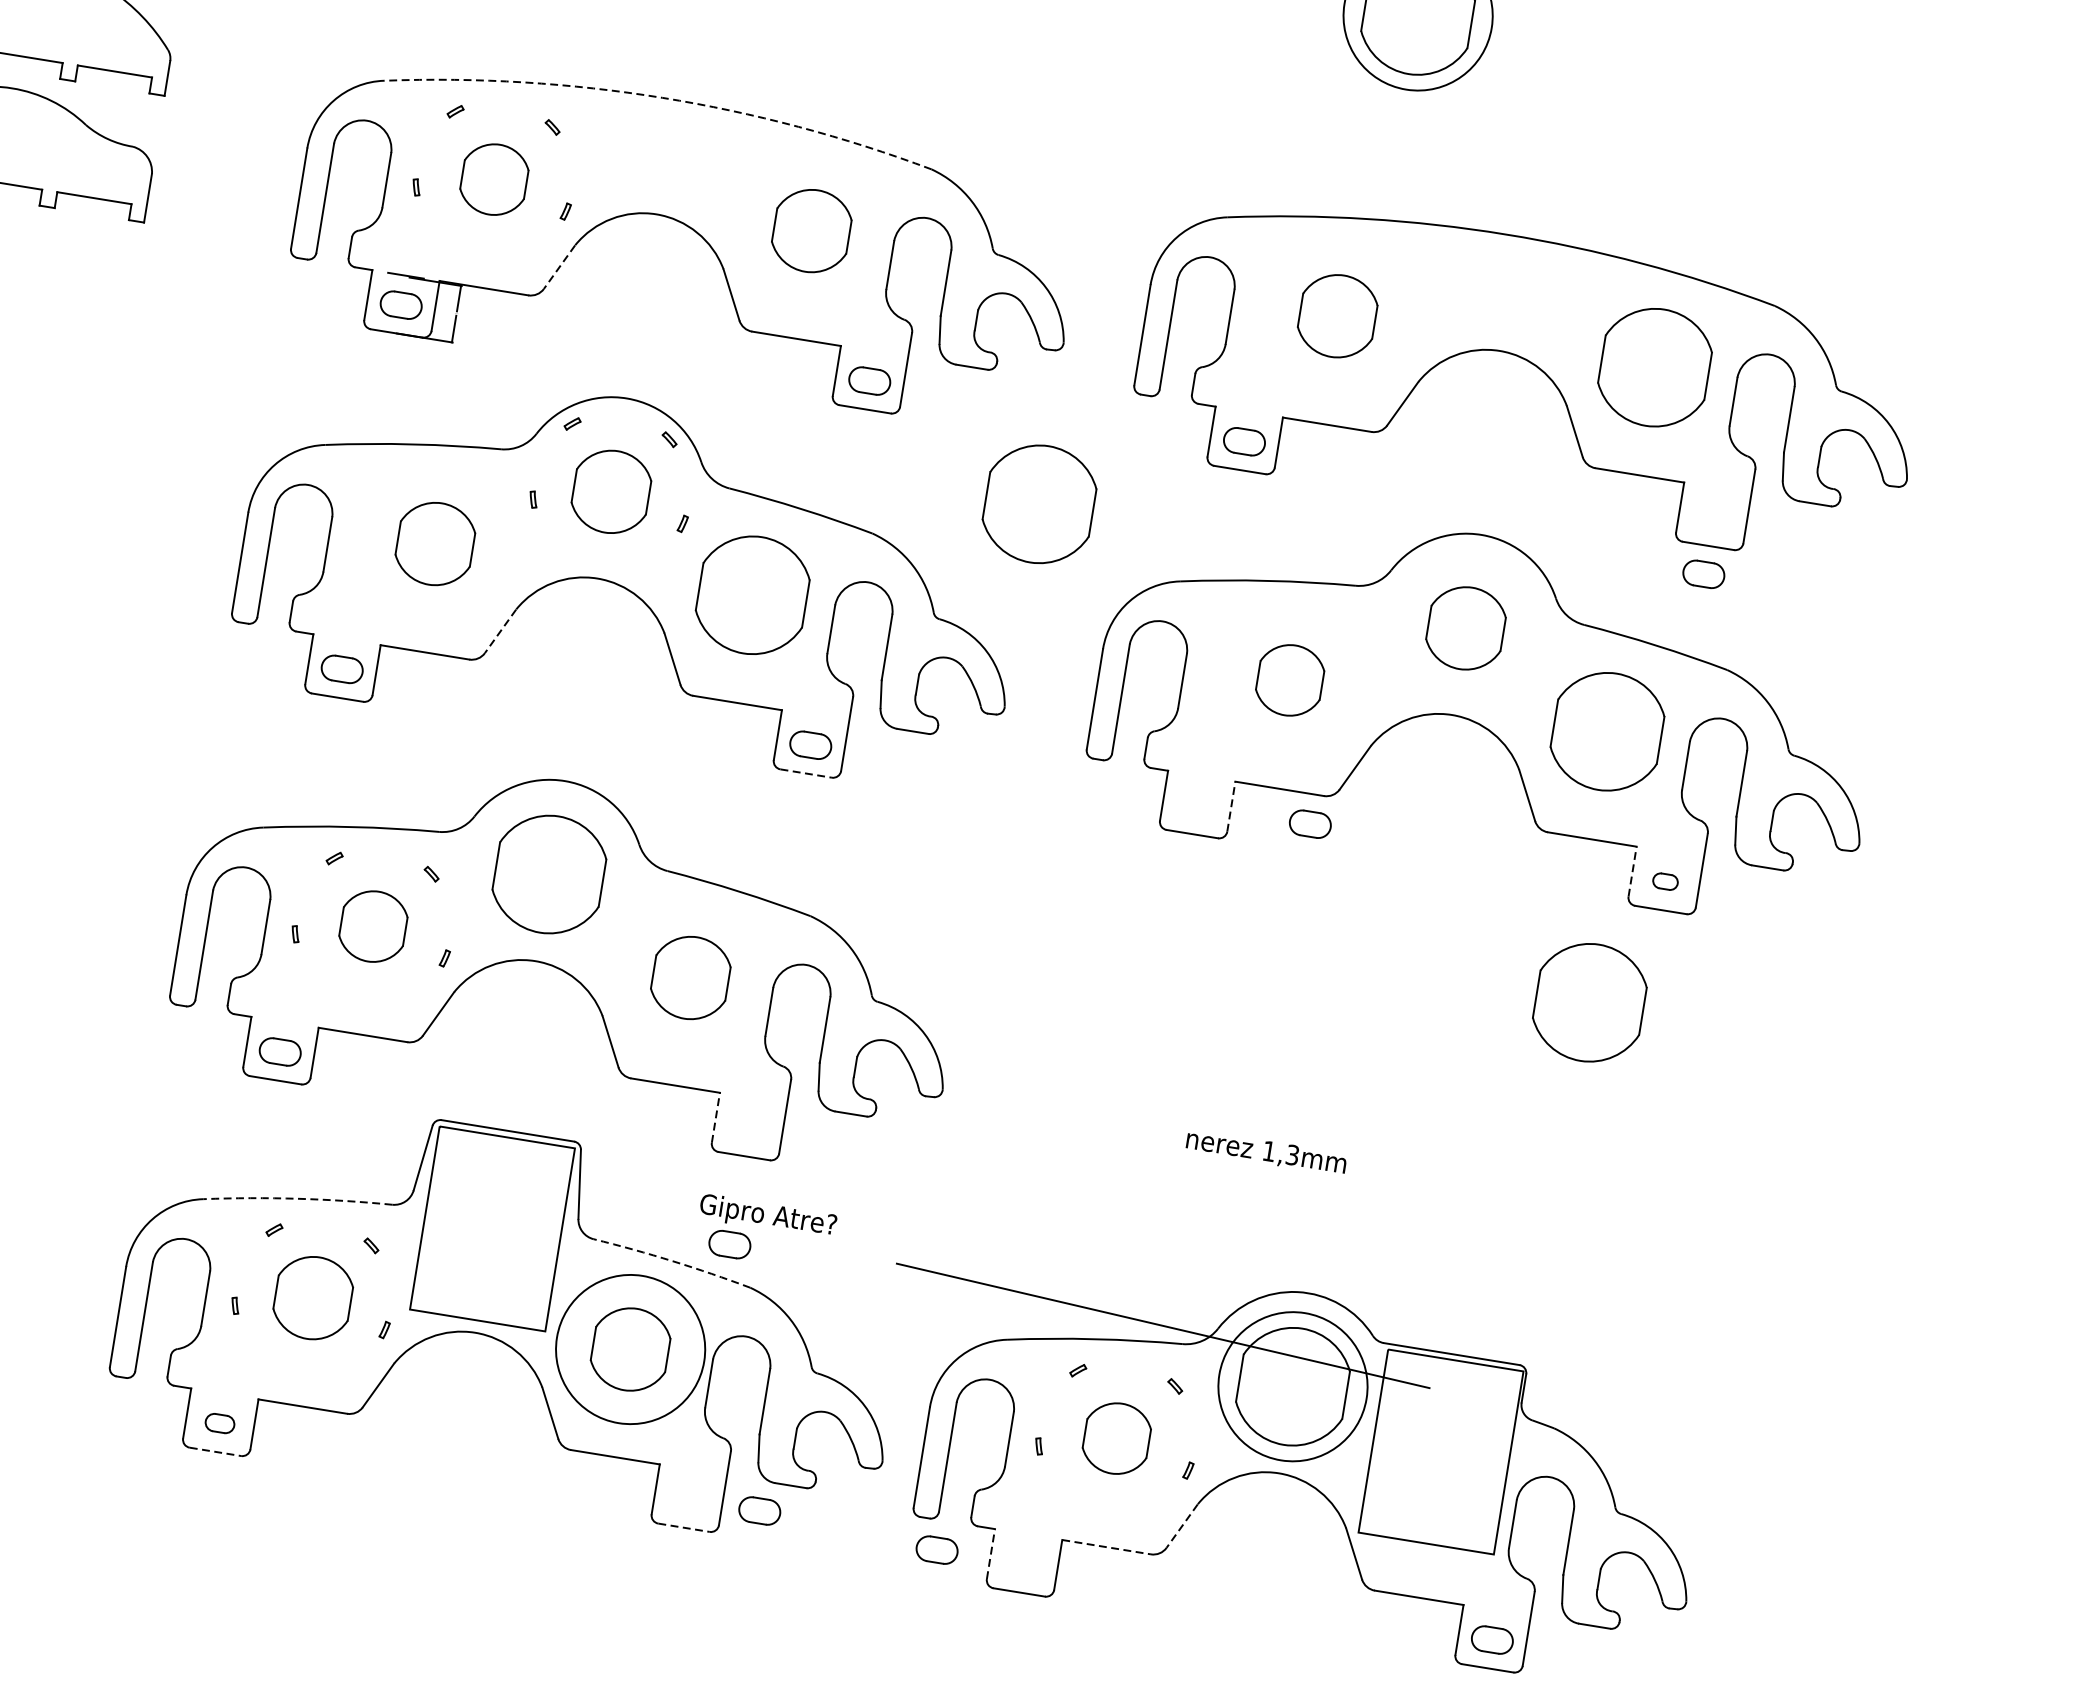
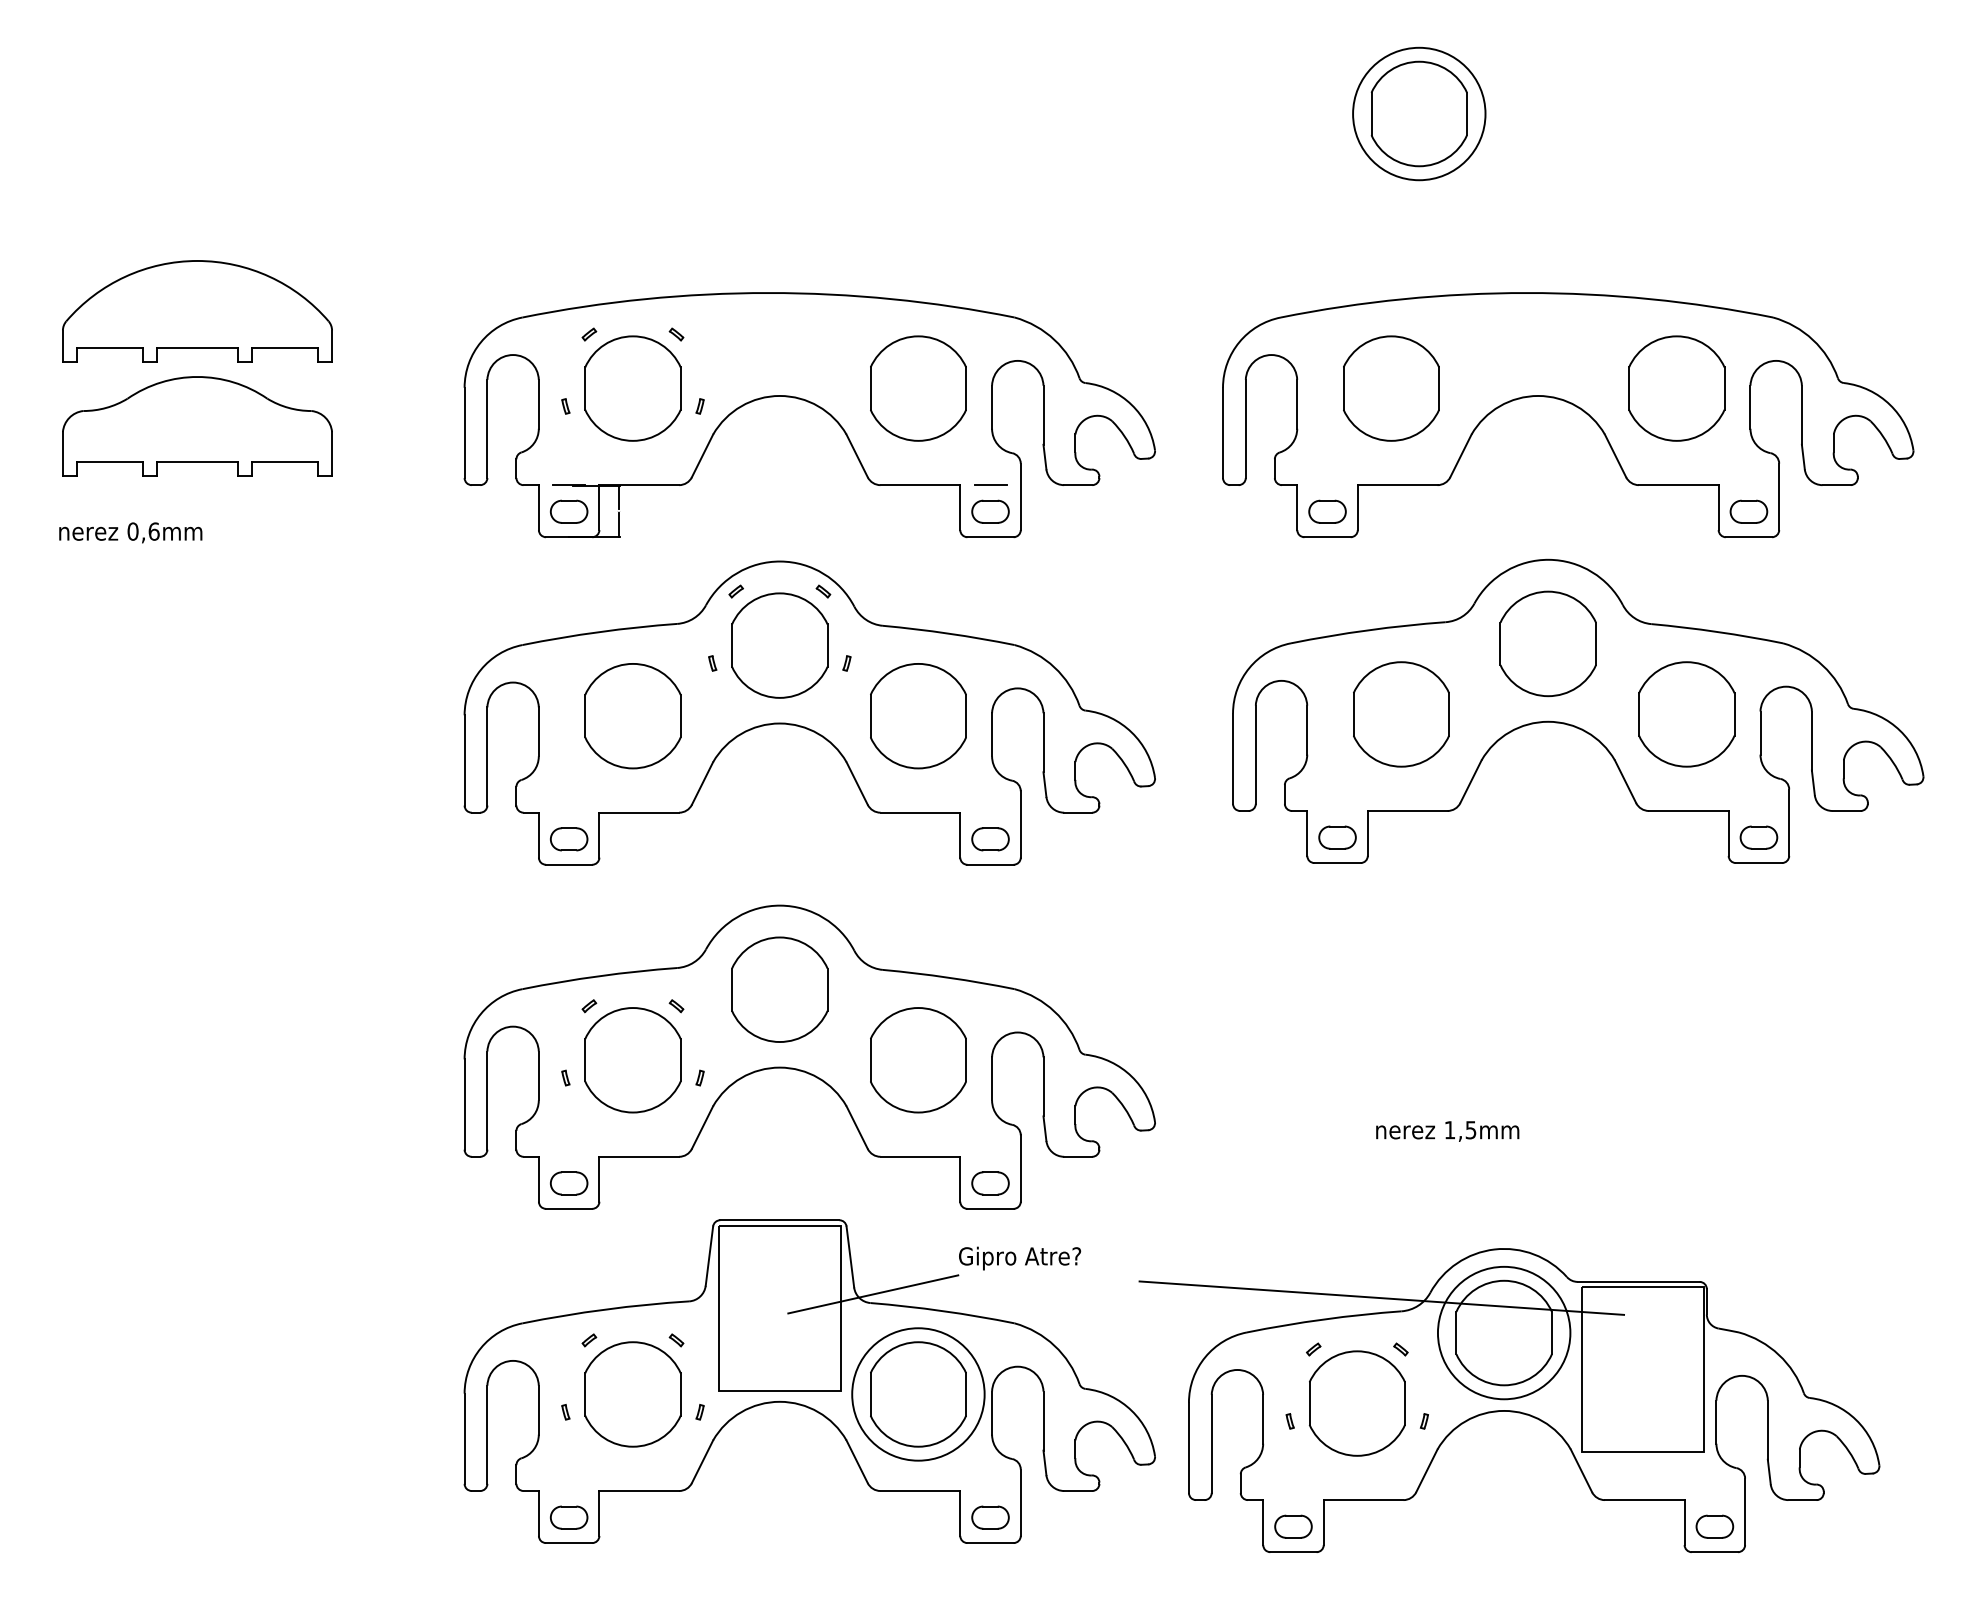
arc: (662, 98) -> (768, 293), dashed -> solid
part: (493, 179) -> (632, 388), size x1.67
part: (811, 230) -> (918, 388), size x1.43
line: (559, 266) -> (702, 455), dashed -> solid
part: (1337, 316) -> (1391, 388), size x1.43
line: (874, 351) -> (990, 485), added
part: (611, 491) -> (779, 645), size x1.43
part: (1039, 504) -> (1156, 595), removed
part: (434, 544) -> (632, 716), size x1.43
part: (1703, 573) -> (1748, 511), moved
part: (1465, 627) -> (1547, 643), size x1.43
line: (500, 631) -> (702, 783), dashed -> solid
part: (1290, 680) -> (1401, 714), size x1.67
line: (807, 773) -> (991, 864), dashed -> solid
line: (1231, 805) -> (1367, 832), dashed -> solid
part: (1310, 824) -> (1337, 837), moved
line: (1632, 870) -> (1728, 832), dashed -> solid
part: (1665, 881) -> (1758, 837), size x1.67
part: (372, 926) -> (632, 1060), size x1.67
part: (690, 978) -> (918, 1060), size x1.43
part: (1589, 1002) -> (1709, 954), removed
line: (716, 1116) -> (960, 1178), dashed -> solid
text: (1293, 1154) -> (1471, 1129), 1,3mm -> 1,5mm
arc: (297, 1198) -> (605, 1309), dashed -> solid
line: (598, 1230) -> (873, 1294), added
part: (729, 1244) -> (990, 1183), moved
arc: (672, 1261) -> (942, 1311), dashed -> solid
part: (312, 1298) -> (632, 1394), size x1.43
part: (630, 1349) -> (918, 1394), size x1.43
part: (219, 1423) -> (568, 1517), size x1.43
part: (1116, 1438) -> (1356, 1403), size x1.67
line: (215, 1452) -> (569, 1543), dashed -> solid
part: (759, 1510) -> (990, 1517), moved
line: (1181, 1525) -> (1426, 1470), dashed -> solid
line: (685, 1528) -> (991, 1543), dashed -> solid
line: (1106, 1547) -> (1363, 1500), dashed -> solid
part: (937, 1549) -> (1293, 1526), moved
line: (991, 1554) -> (1263, 1522), dashed -> solid

